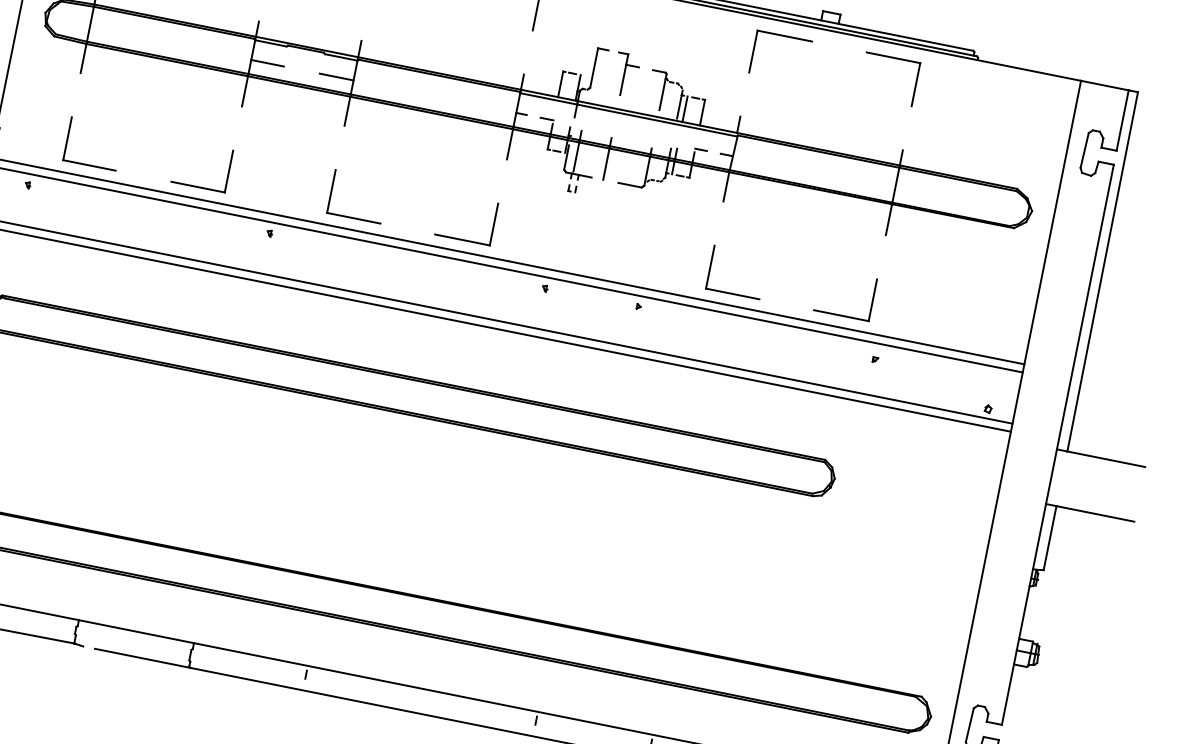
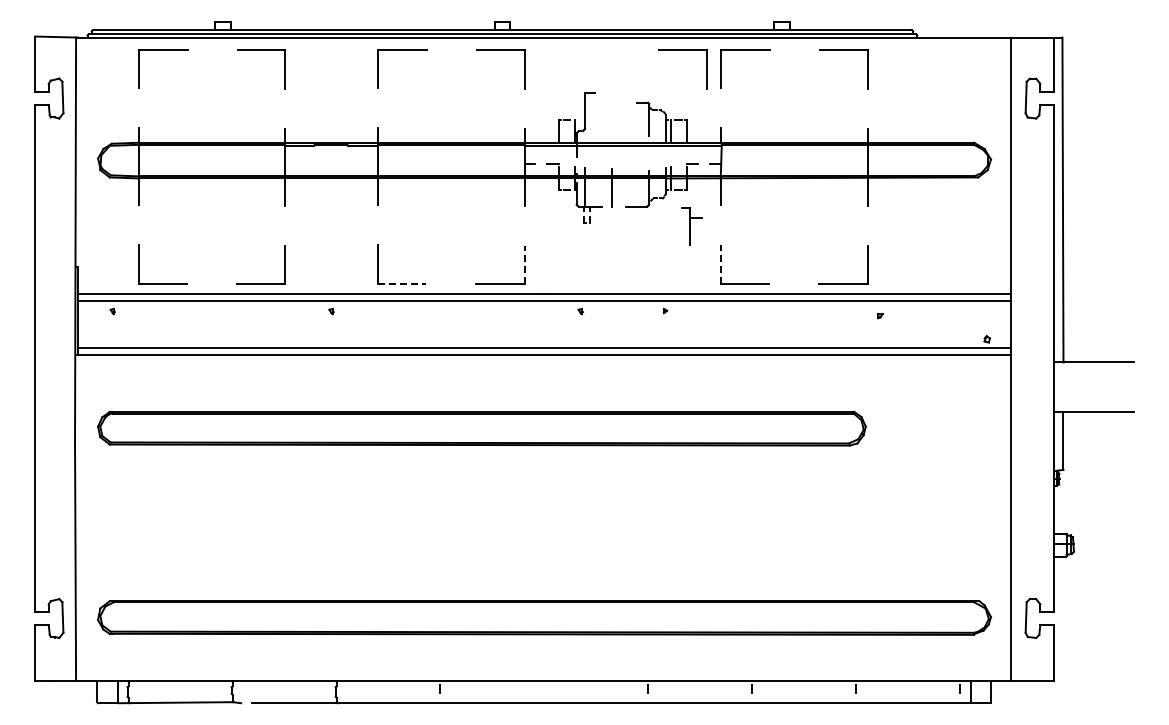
part: (715, 22) -> (682, 50), added
line: (267, 62) -> (299, 163), removed
part: (625, 74) -> (691, 226), moved
line: (336, 76) -> (362, 163), removed
line: (354, 218) -> (402, 283), solid -> dashed
line: (494, 224) -> (525, 264), solid -> dashed
line: (710, 266) -> (720, 263), solid -> dashed

